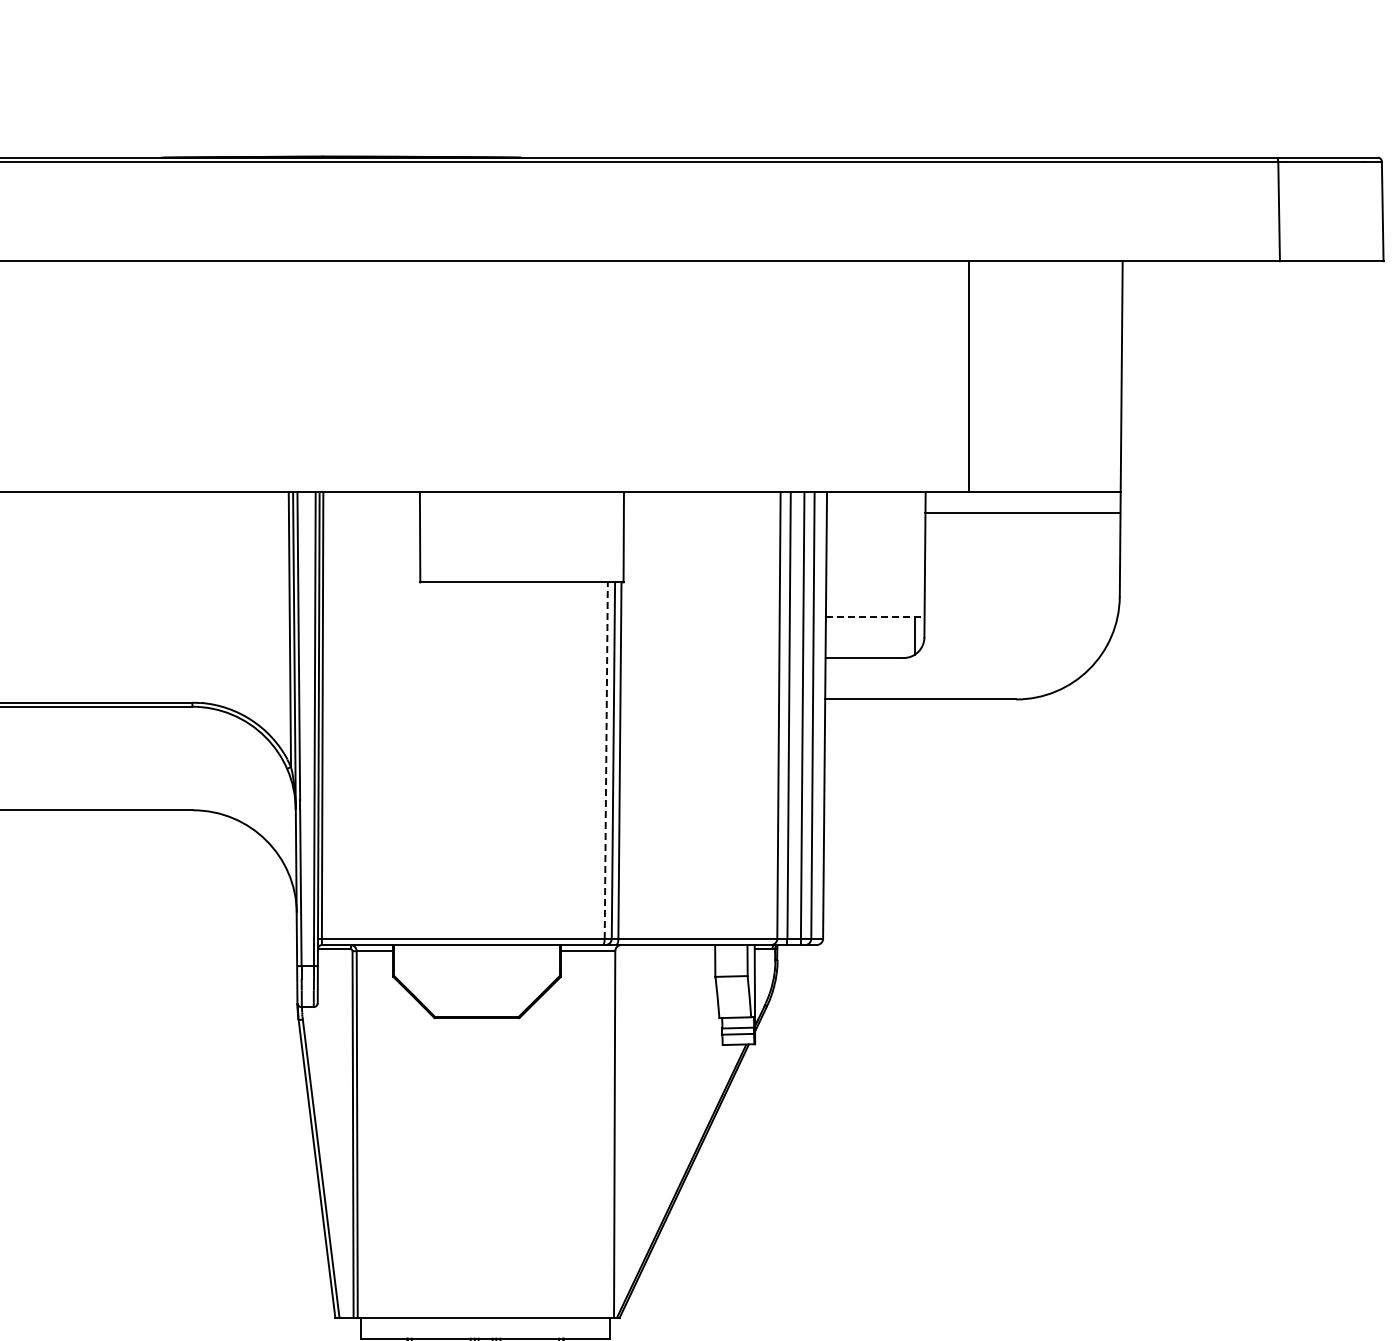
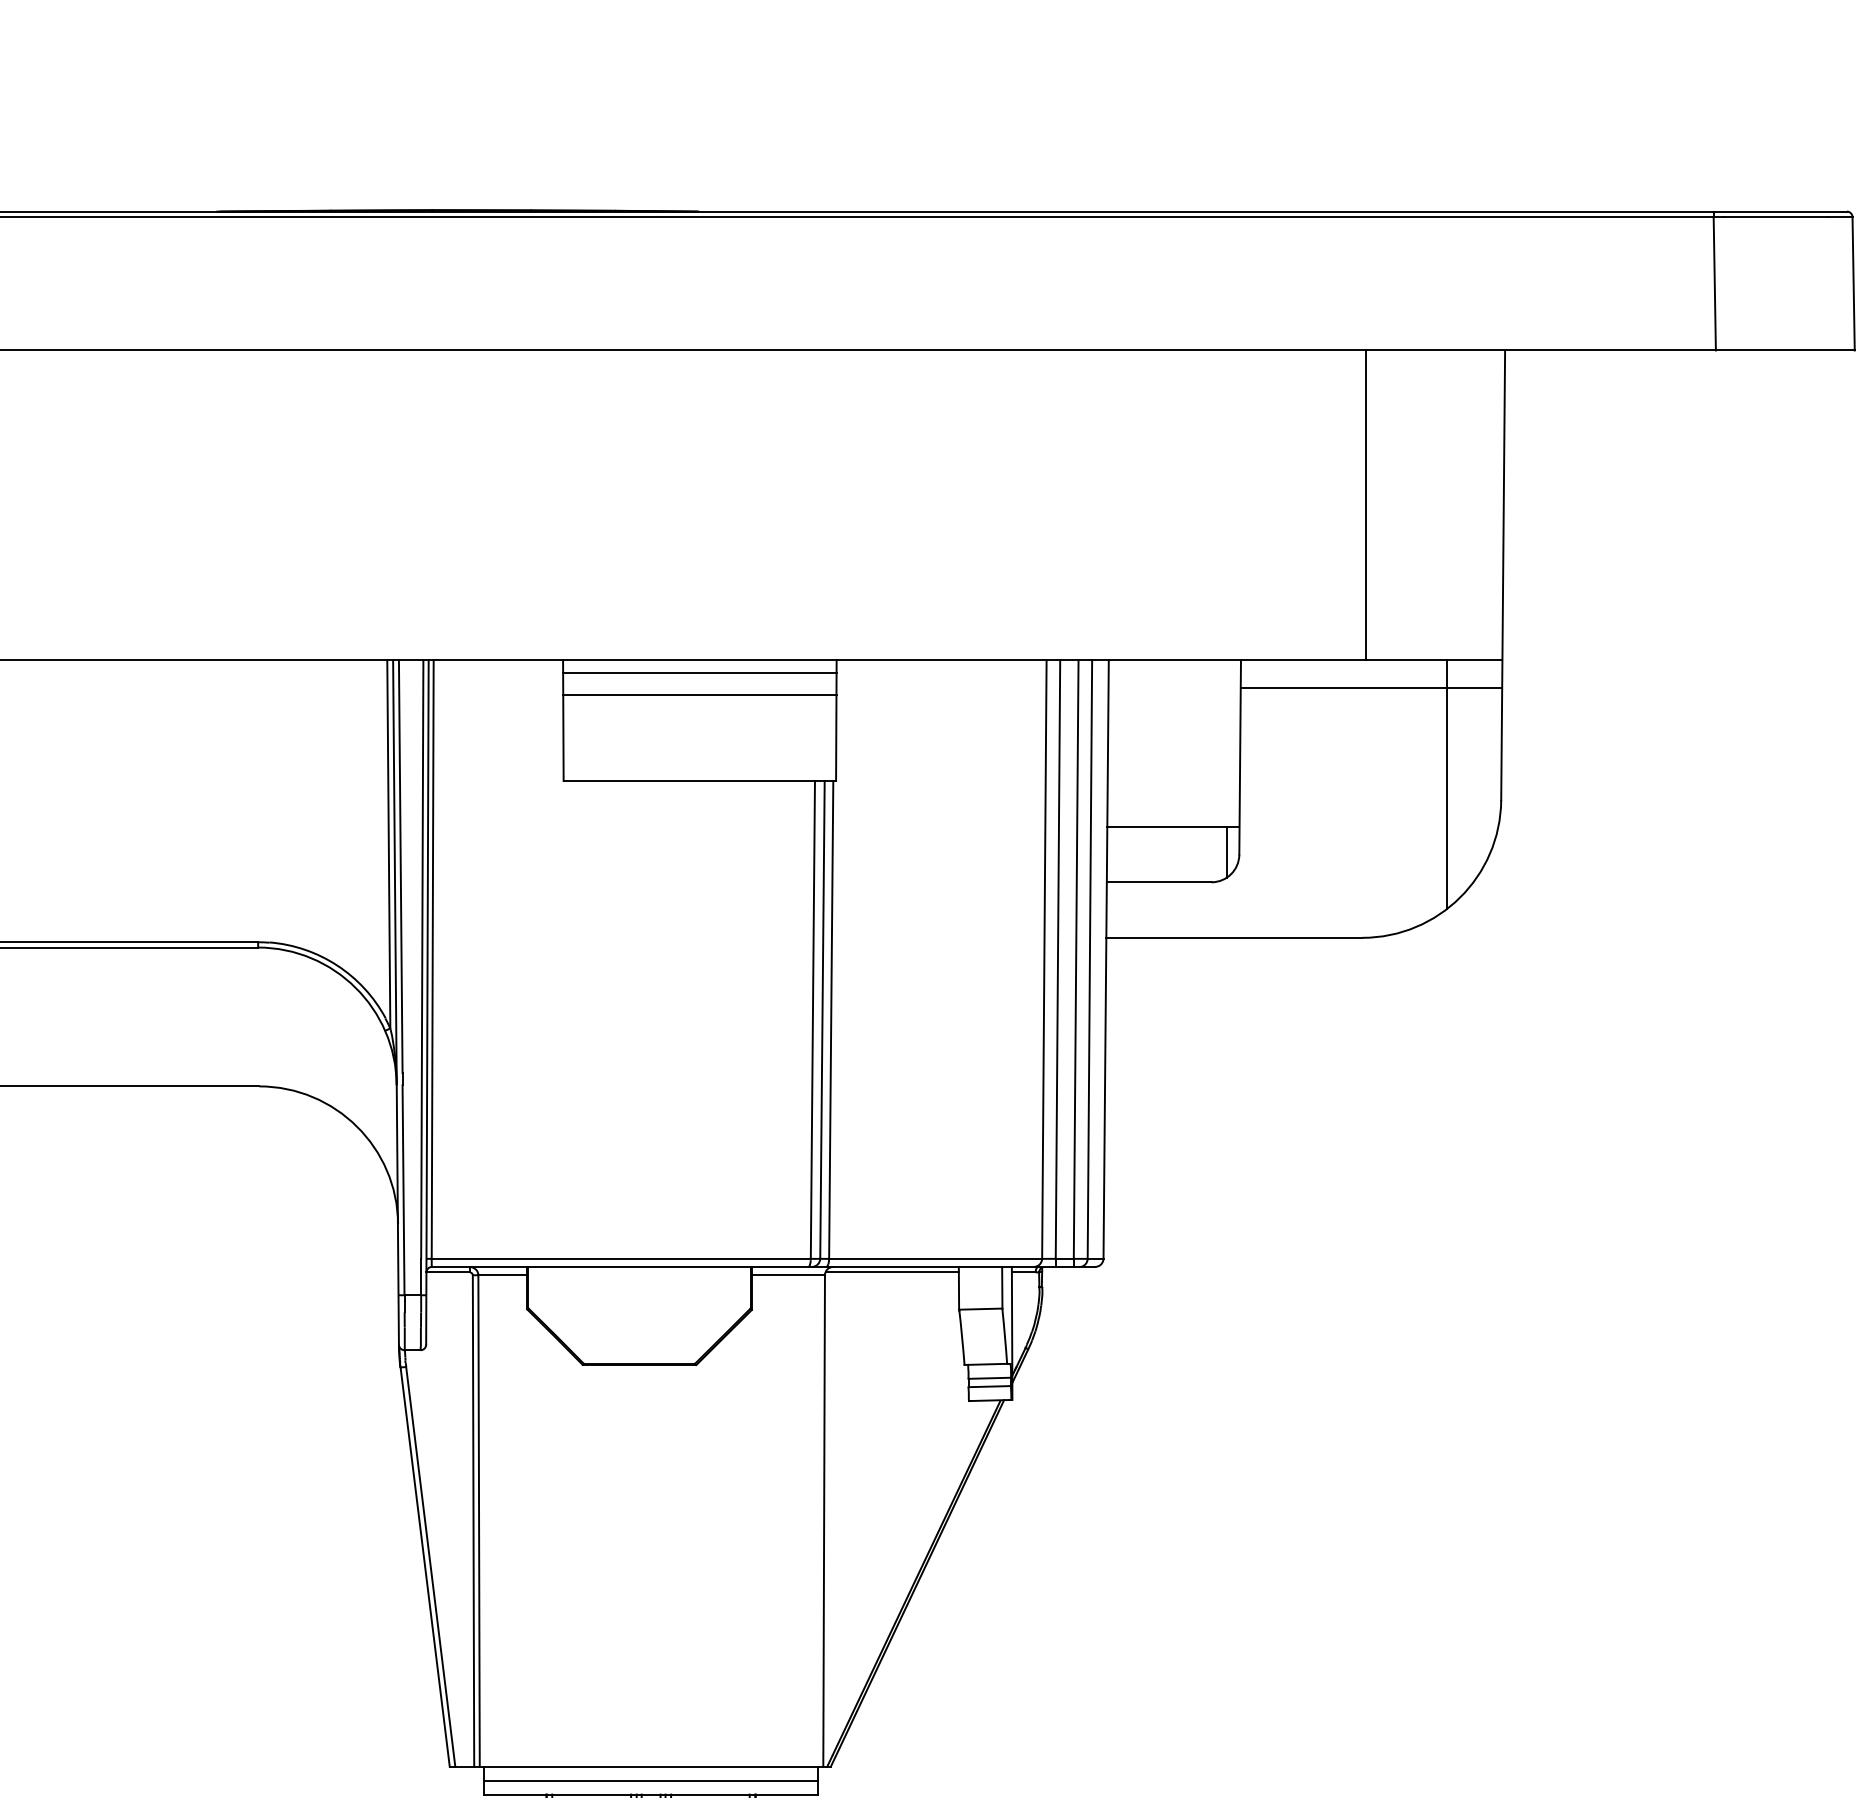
line: (969, 376) -> (1366, 504), moved
line: (521, 501) -> (699, 672), added
line: (521, 518) -> (699, 695), added
line: (1079, 585) -> (1447, 785), added
line: (875, 616) -> (1173, 826), dashed -> solid
line: (606, 760) -> (813, 1019), dashed -> solid
line: (665, 949) -> (892, 1272), added
line: (485, 1328) -> (651, 1780), added

